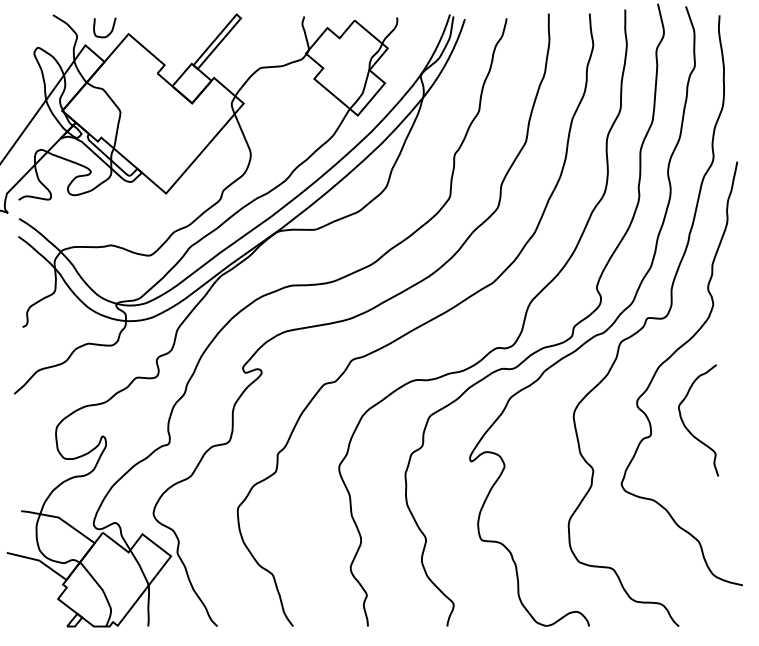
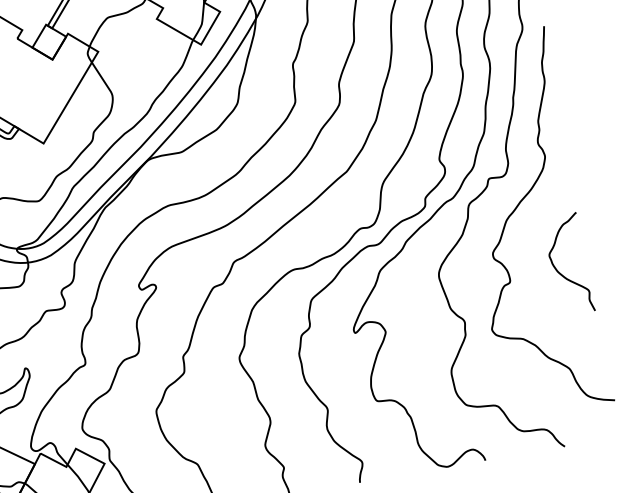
curve: (686, 426) -> (559, 271), moved

